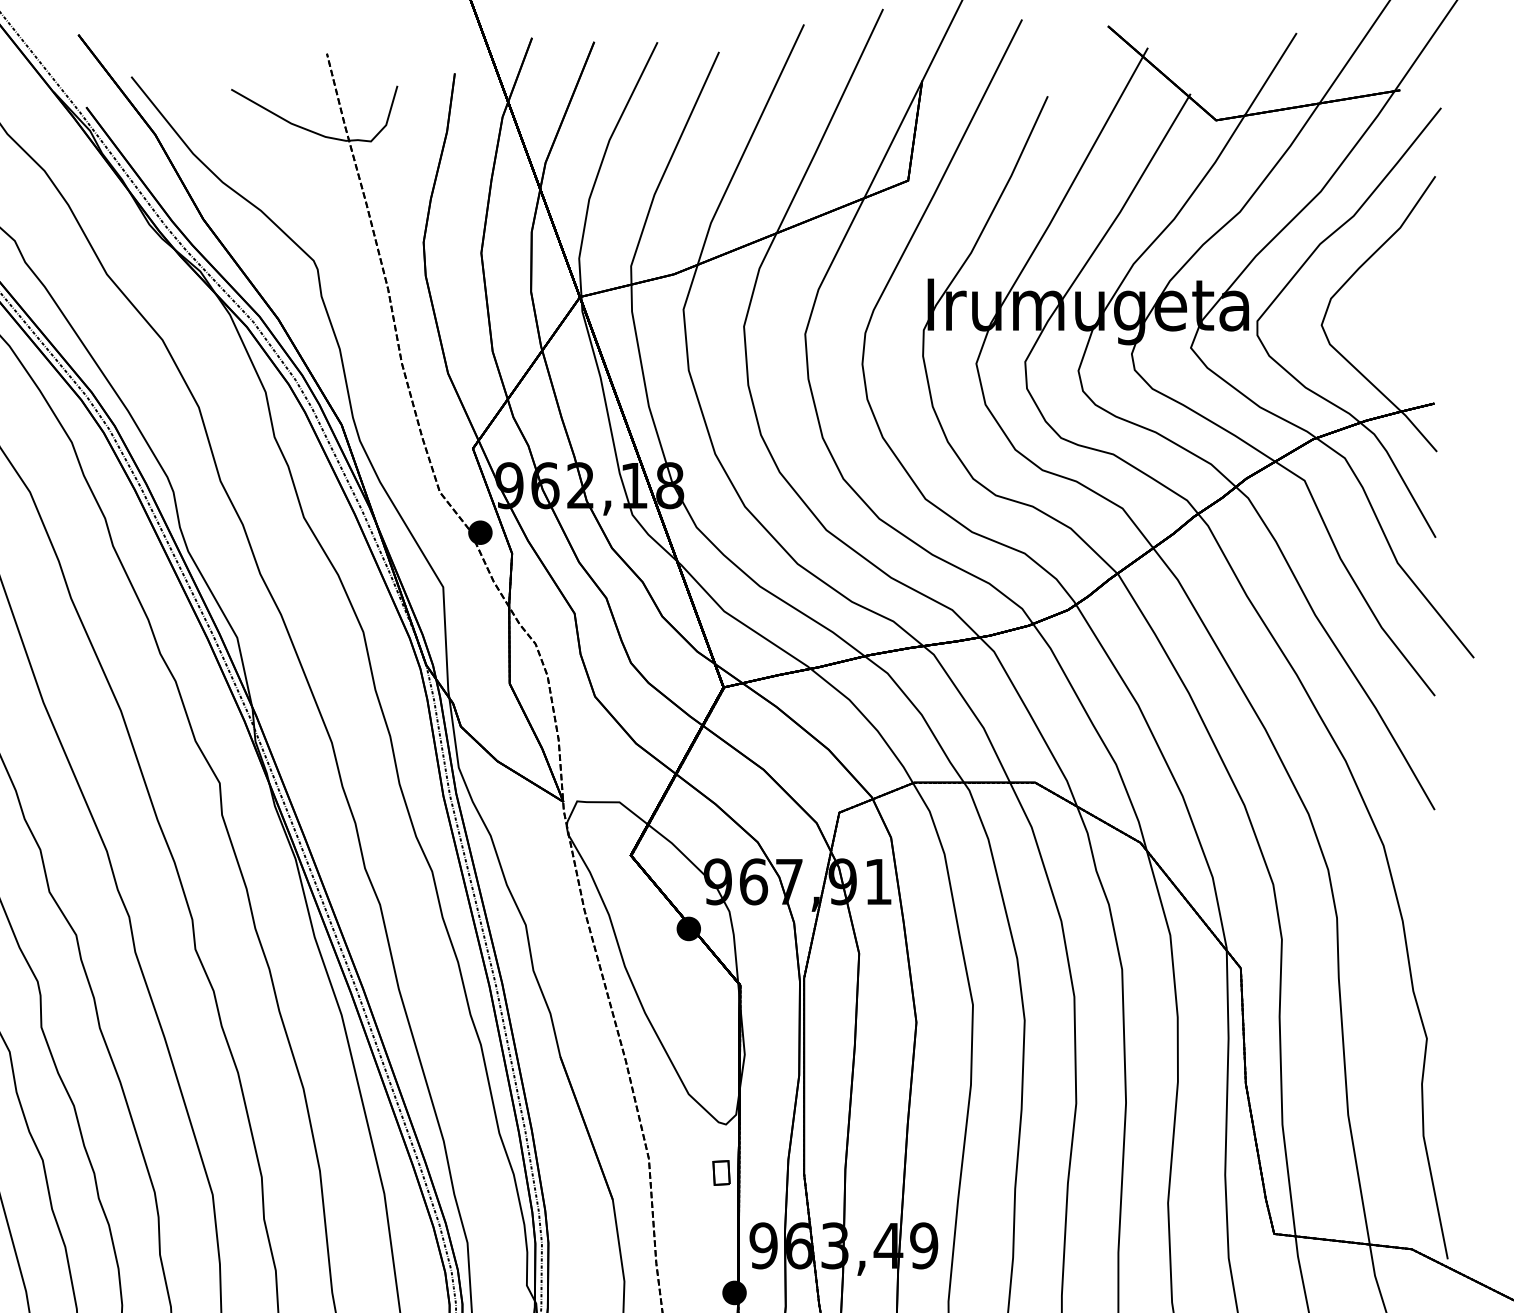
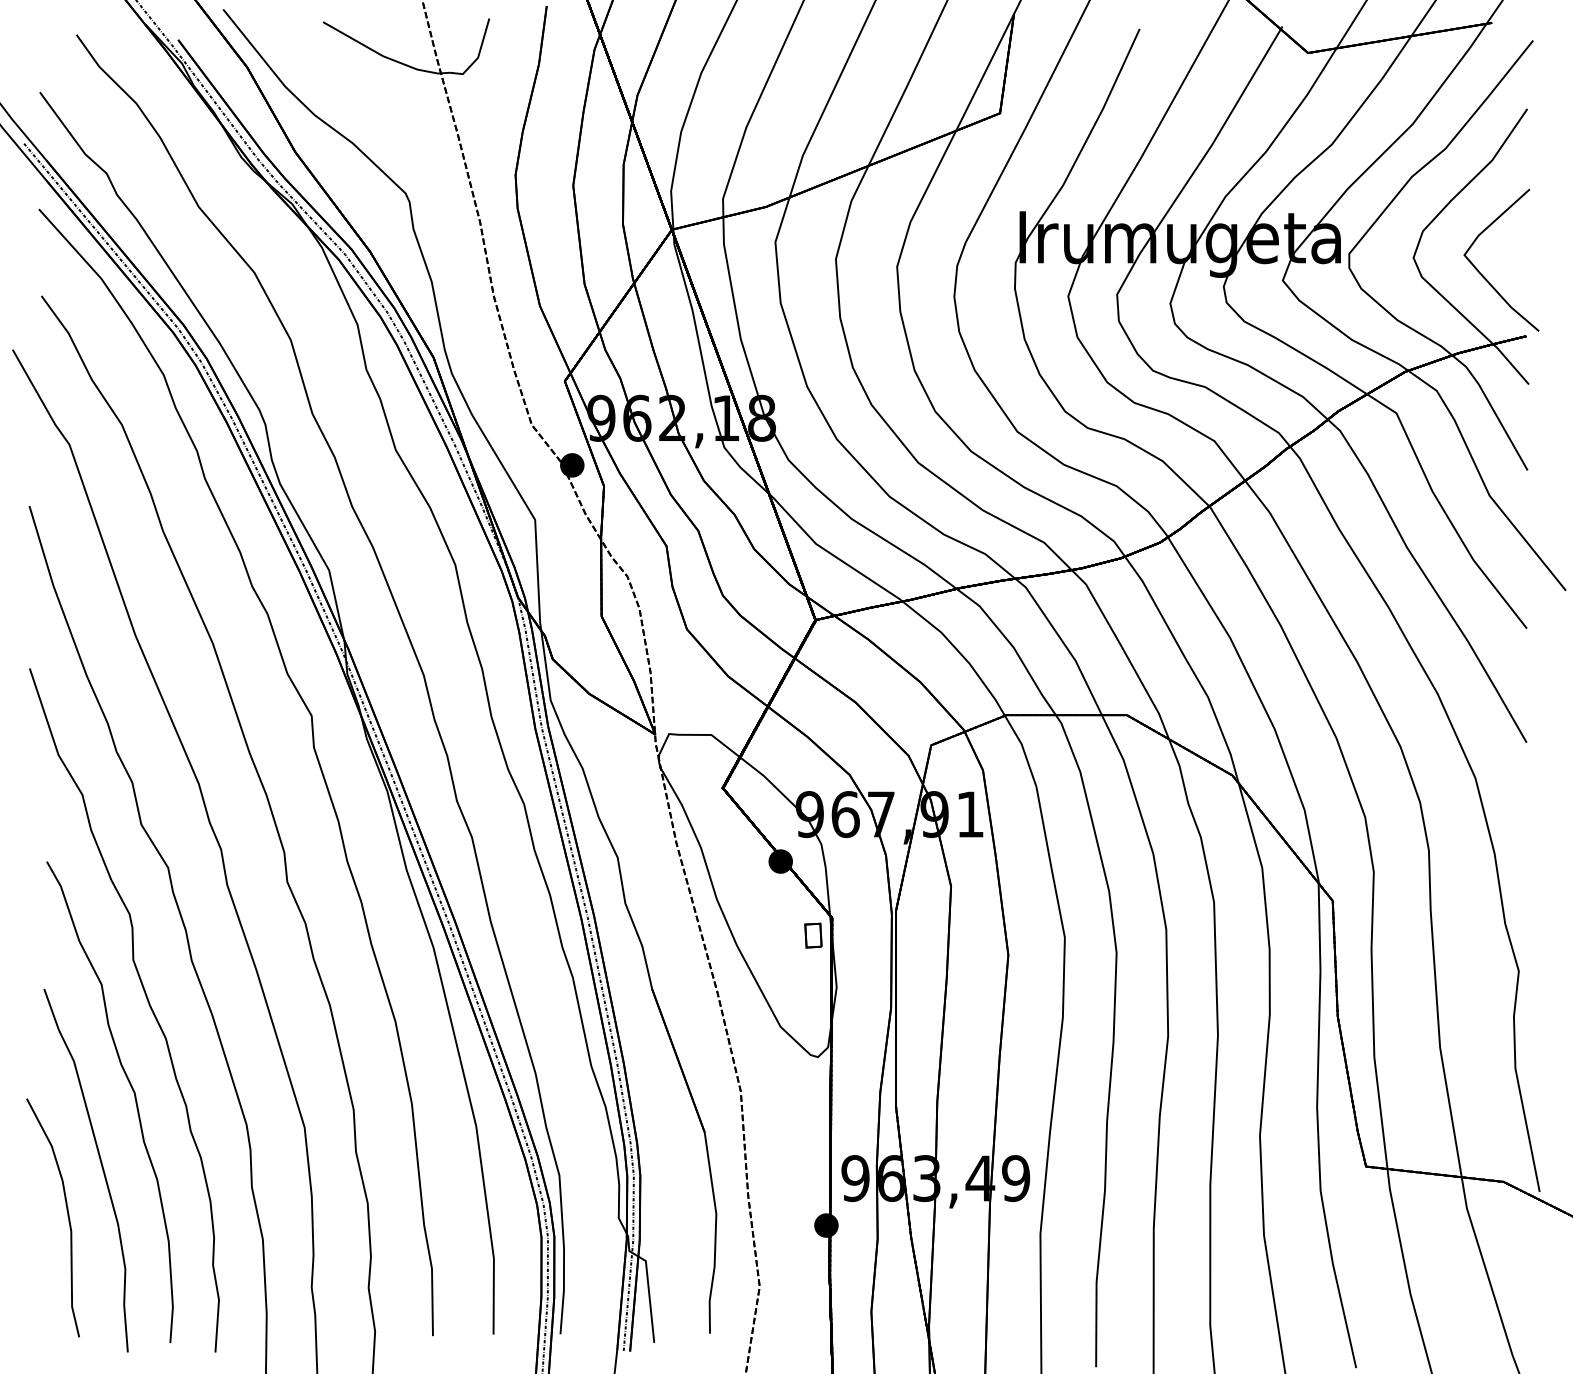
part: (1392, 343) -> (1484, 276), added
part: (721, 1172) -> (813, 935), moved

